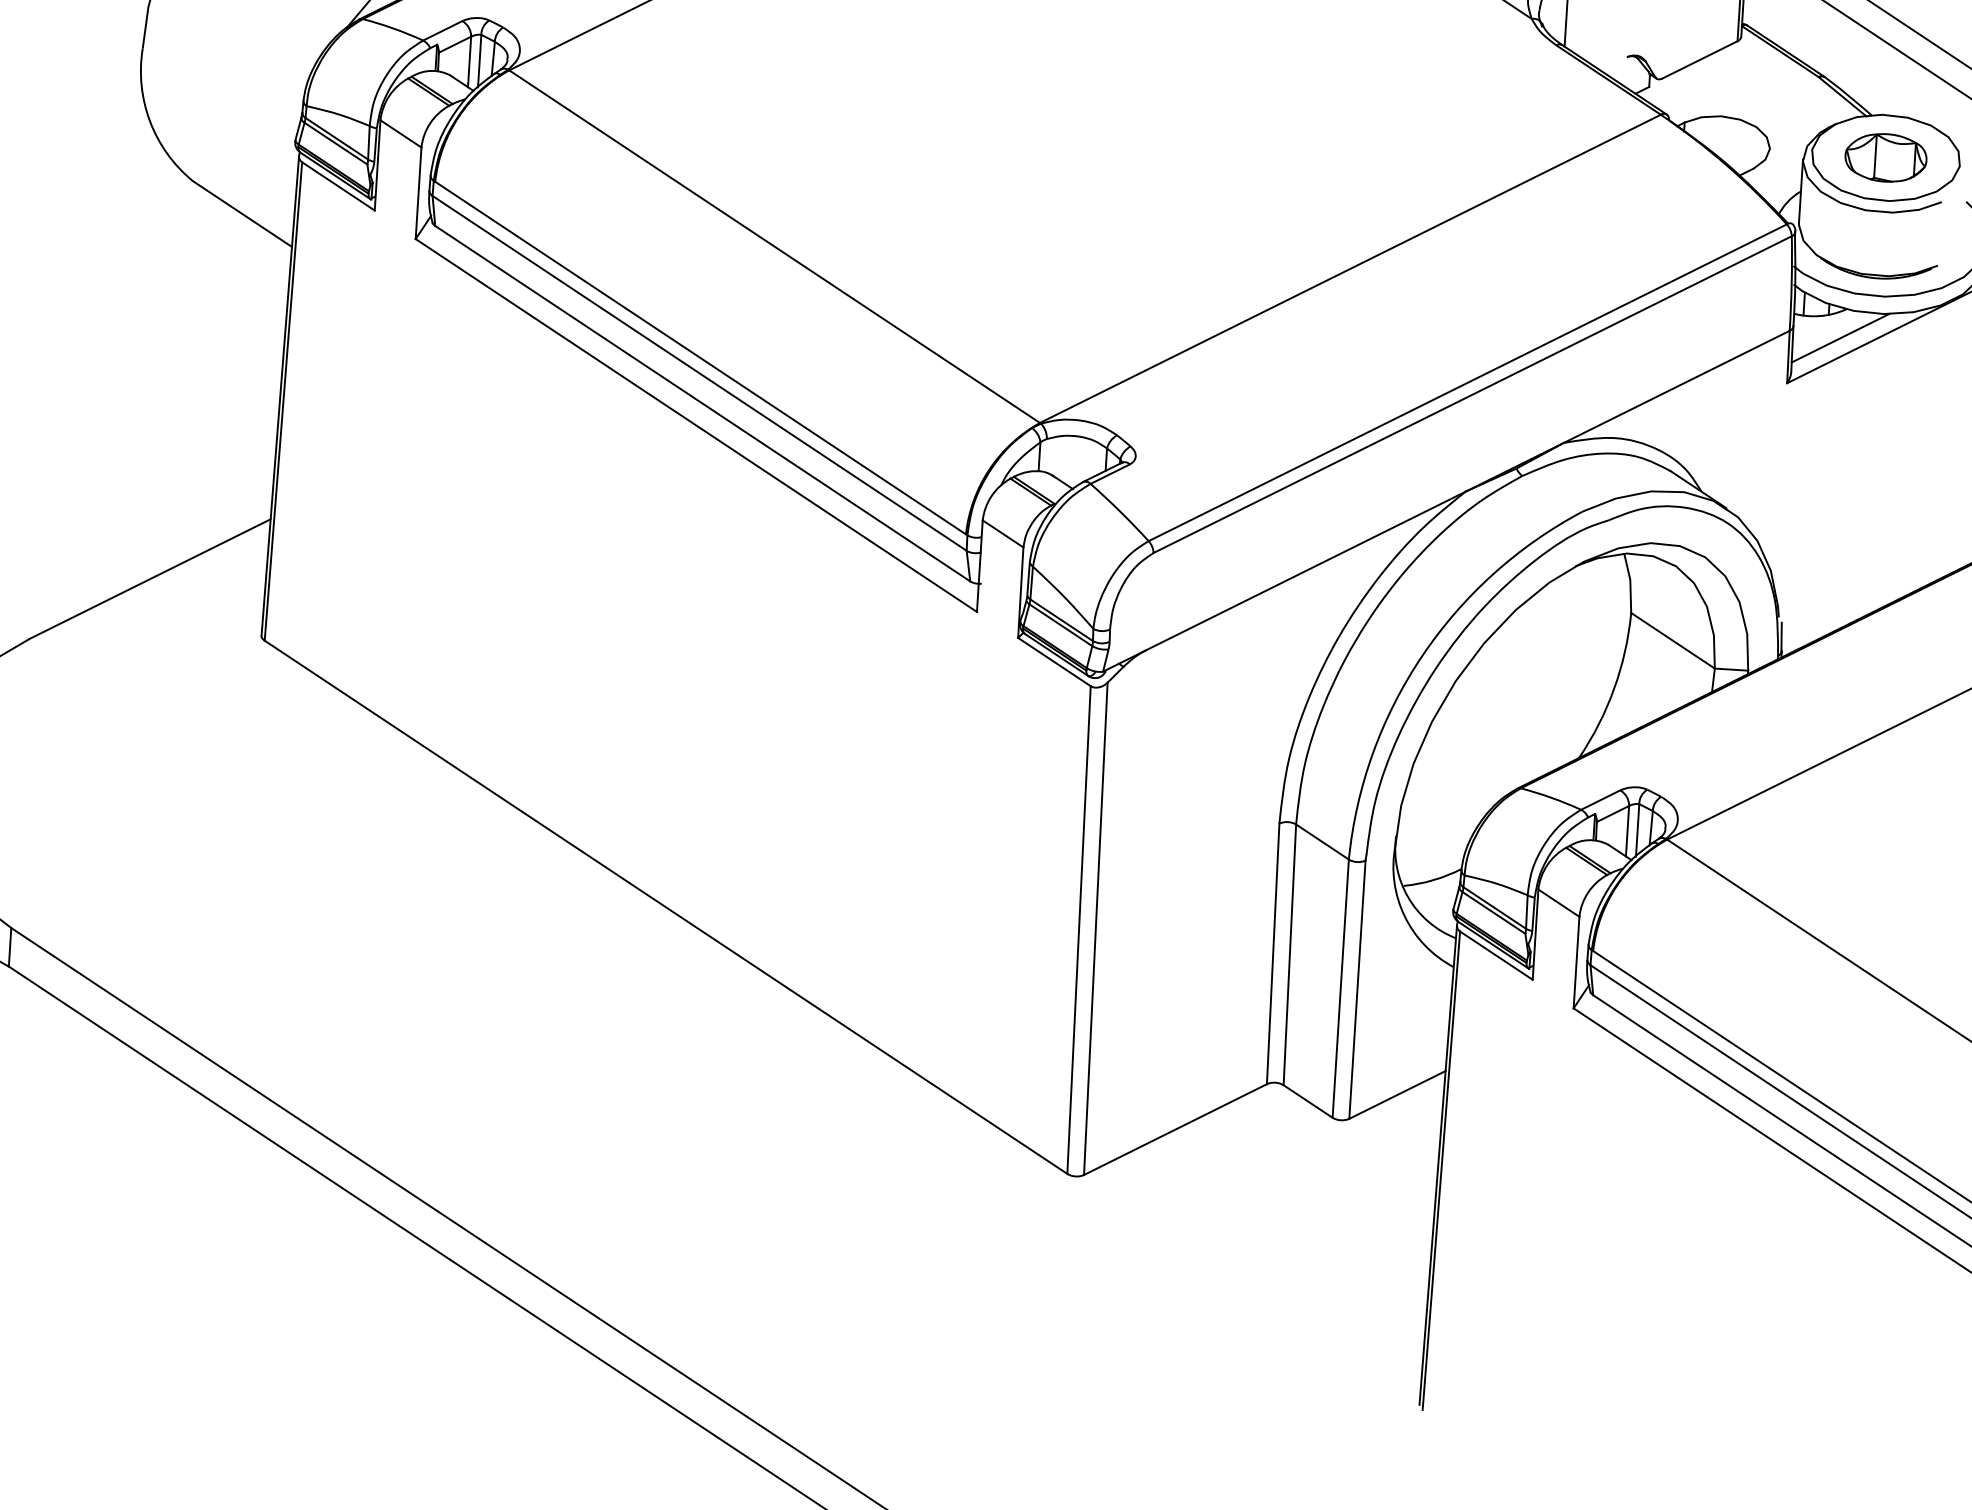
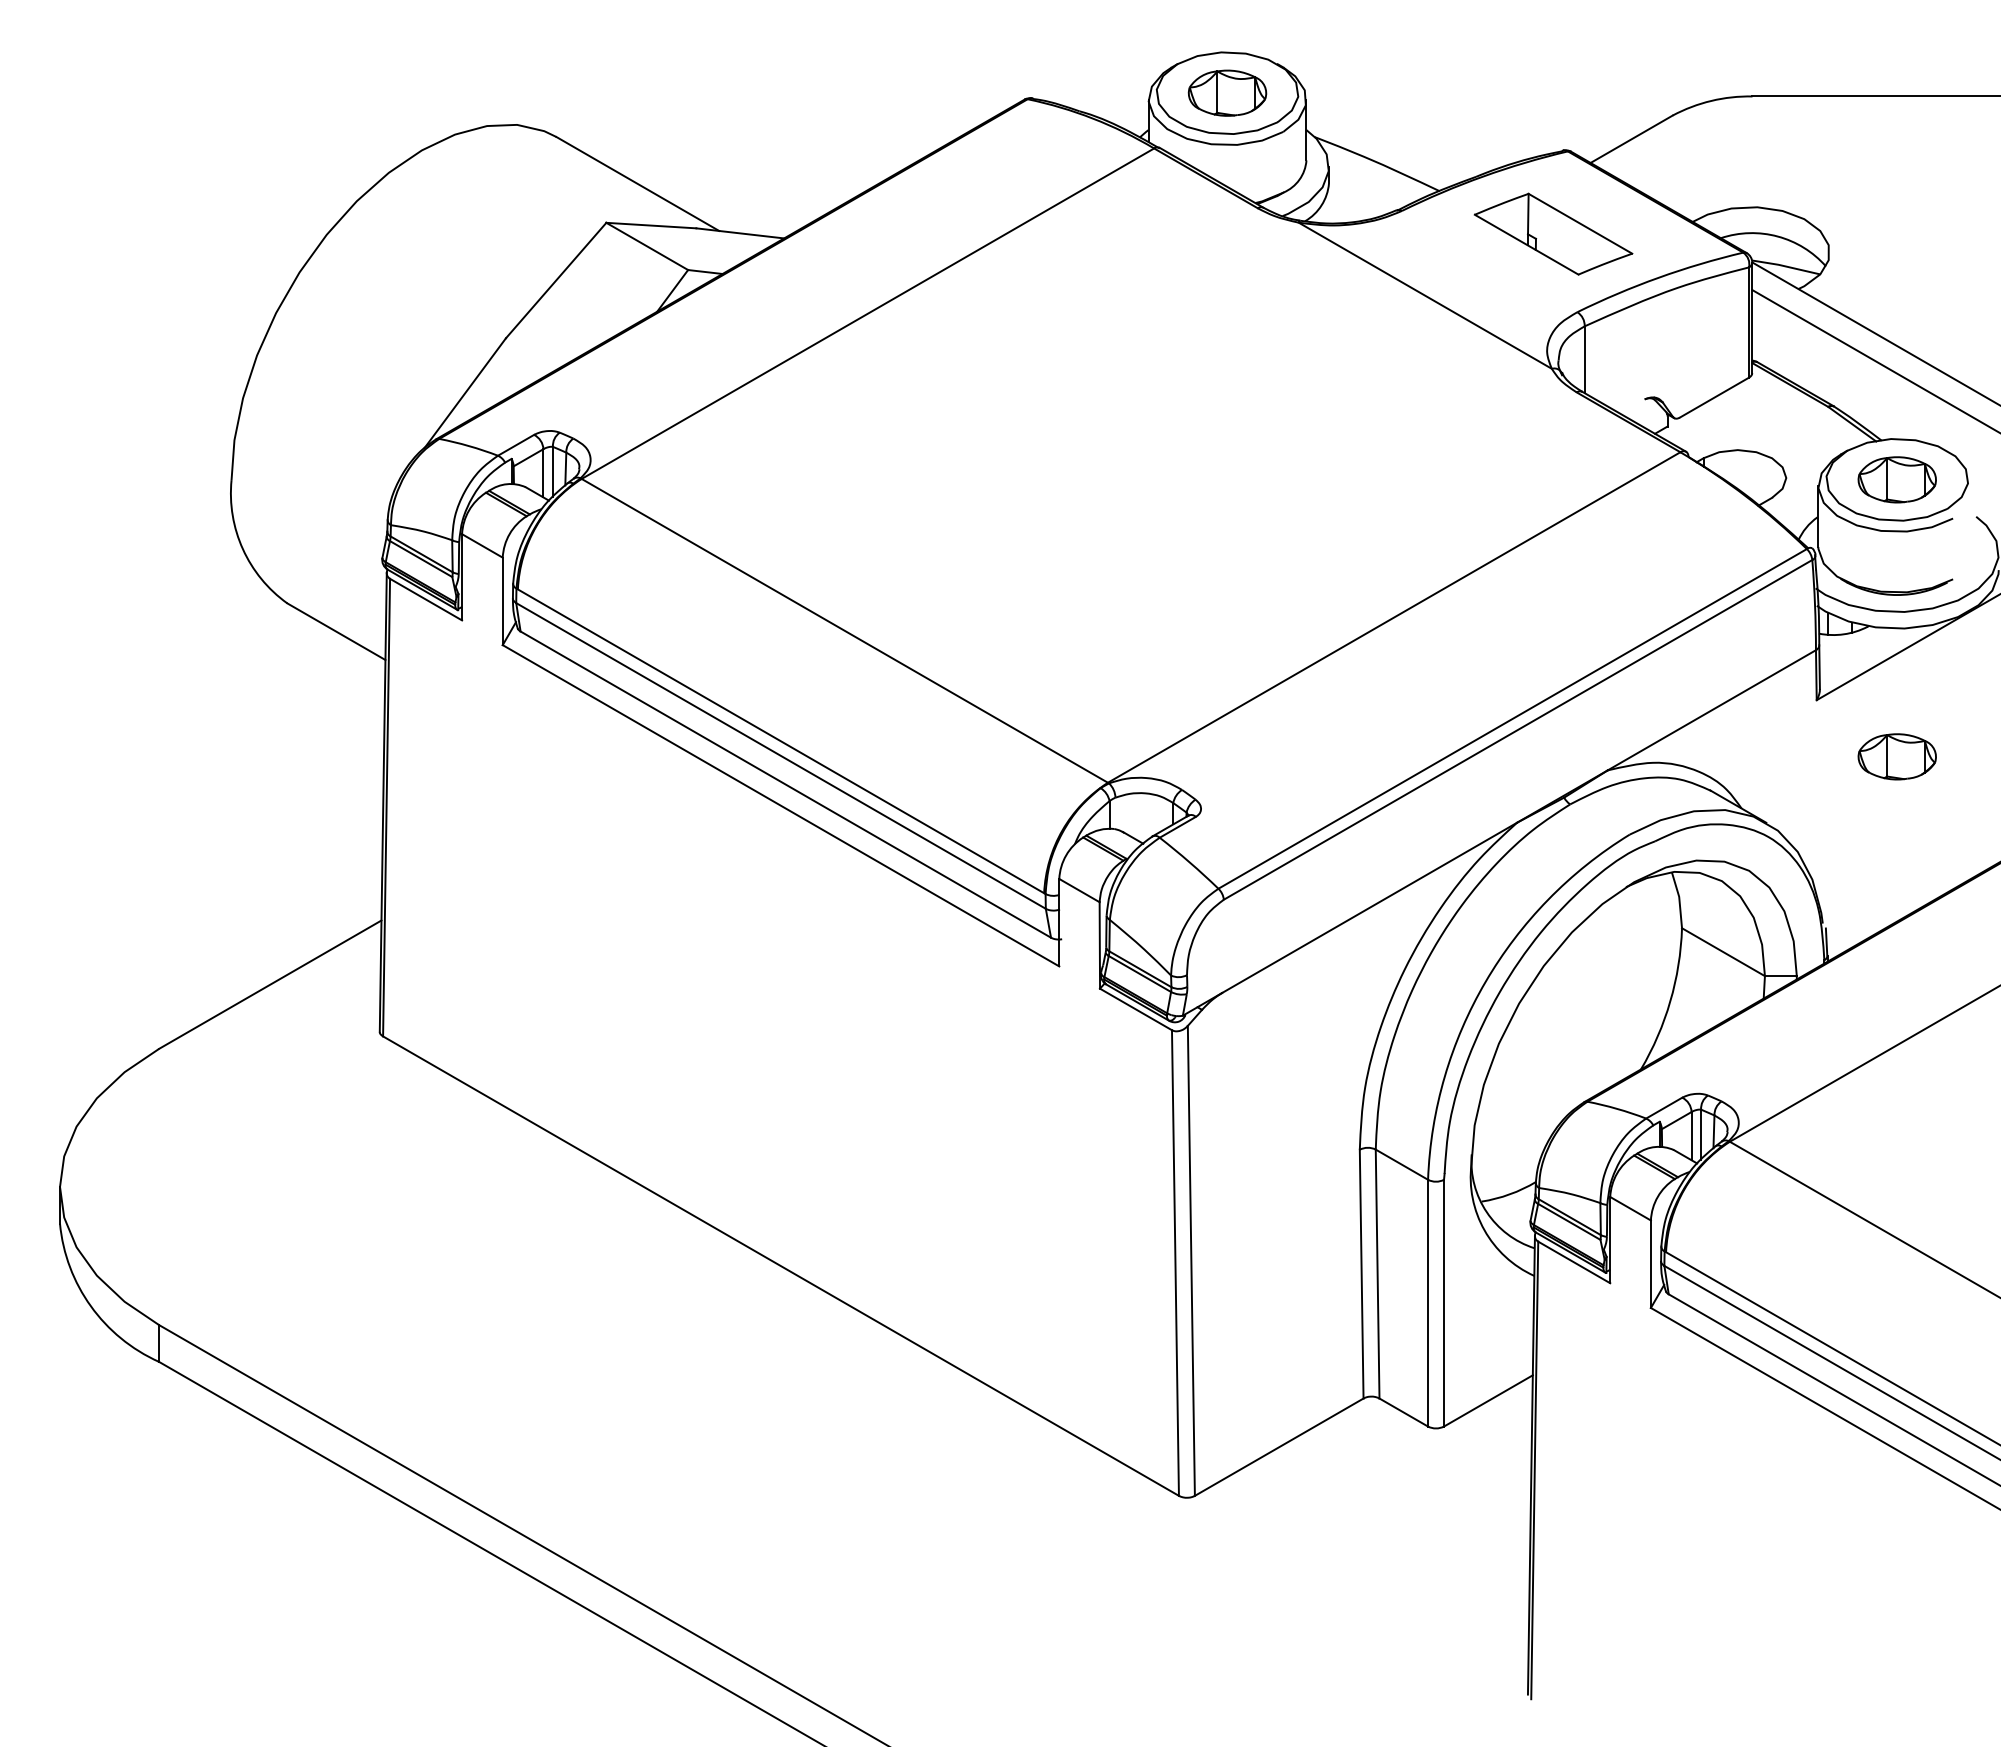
line: (1840, 338) -> (1864, 654), removed
part: (1866, 447) -> (1896, 756), added

